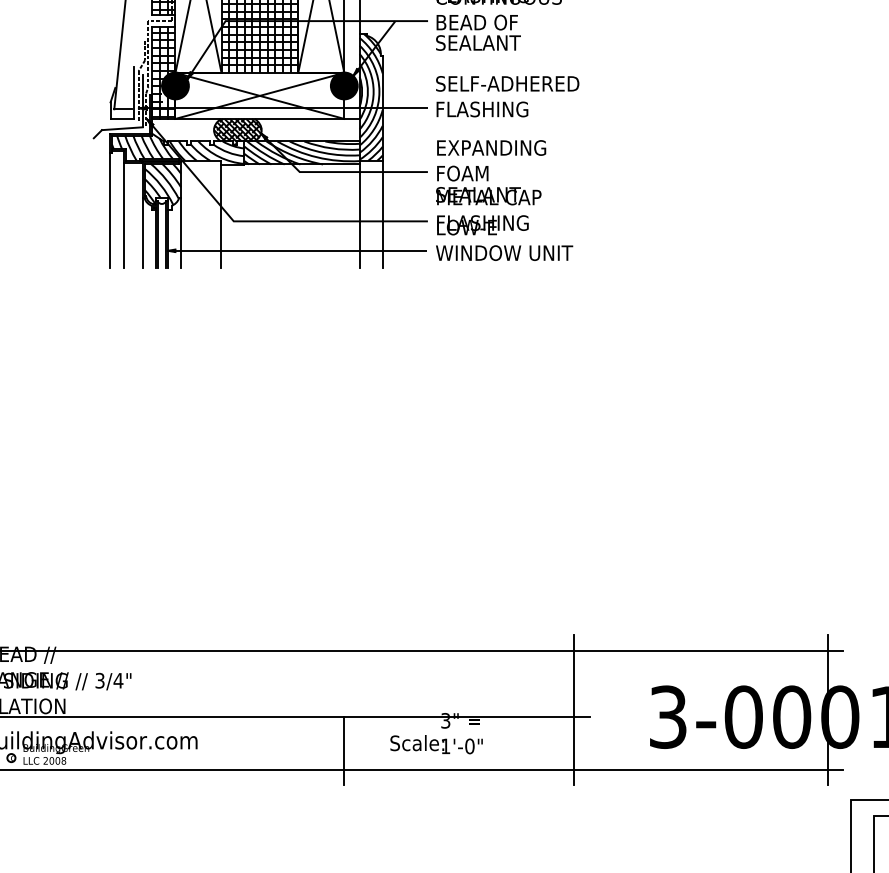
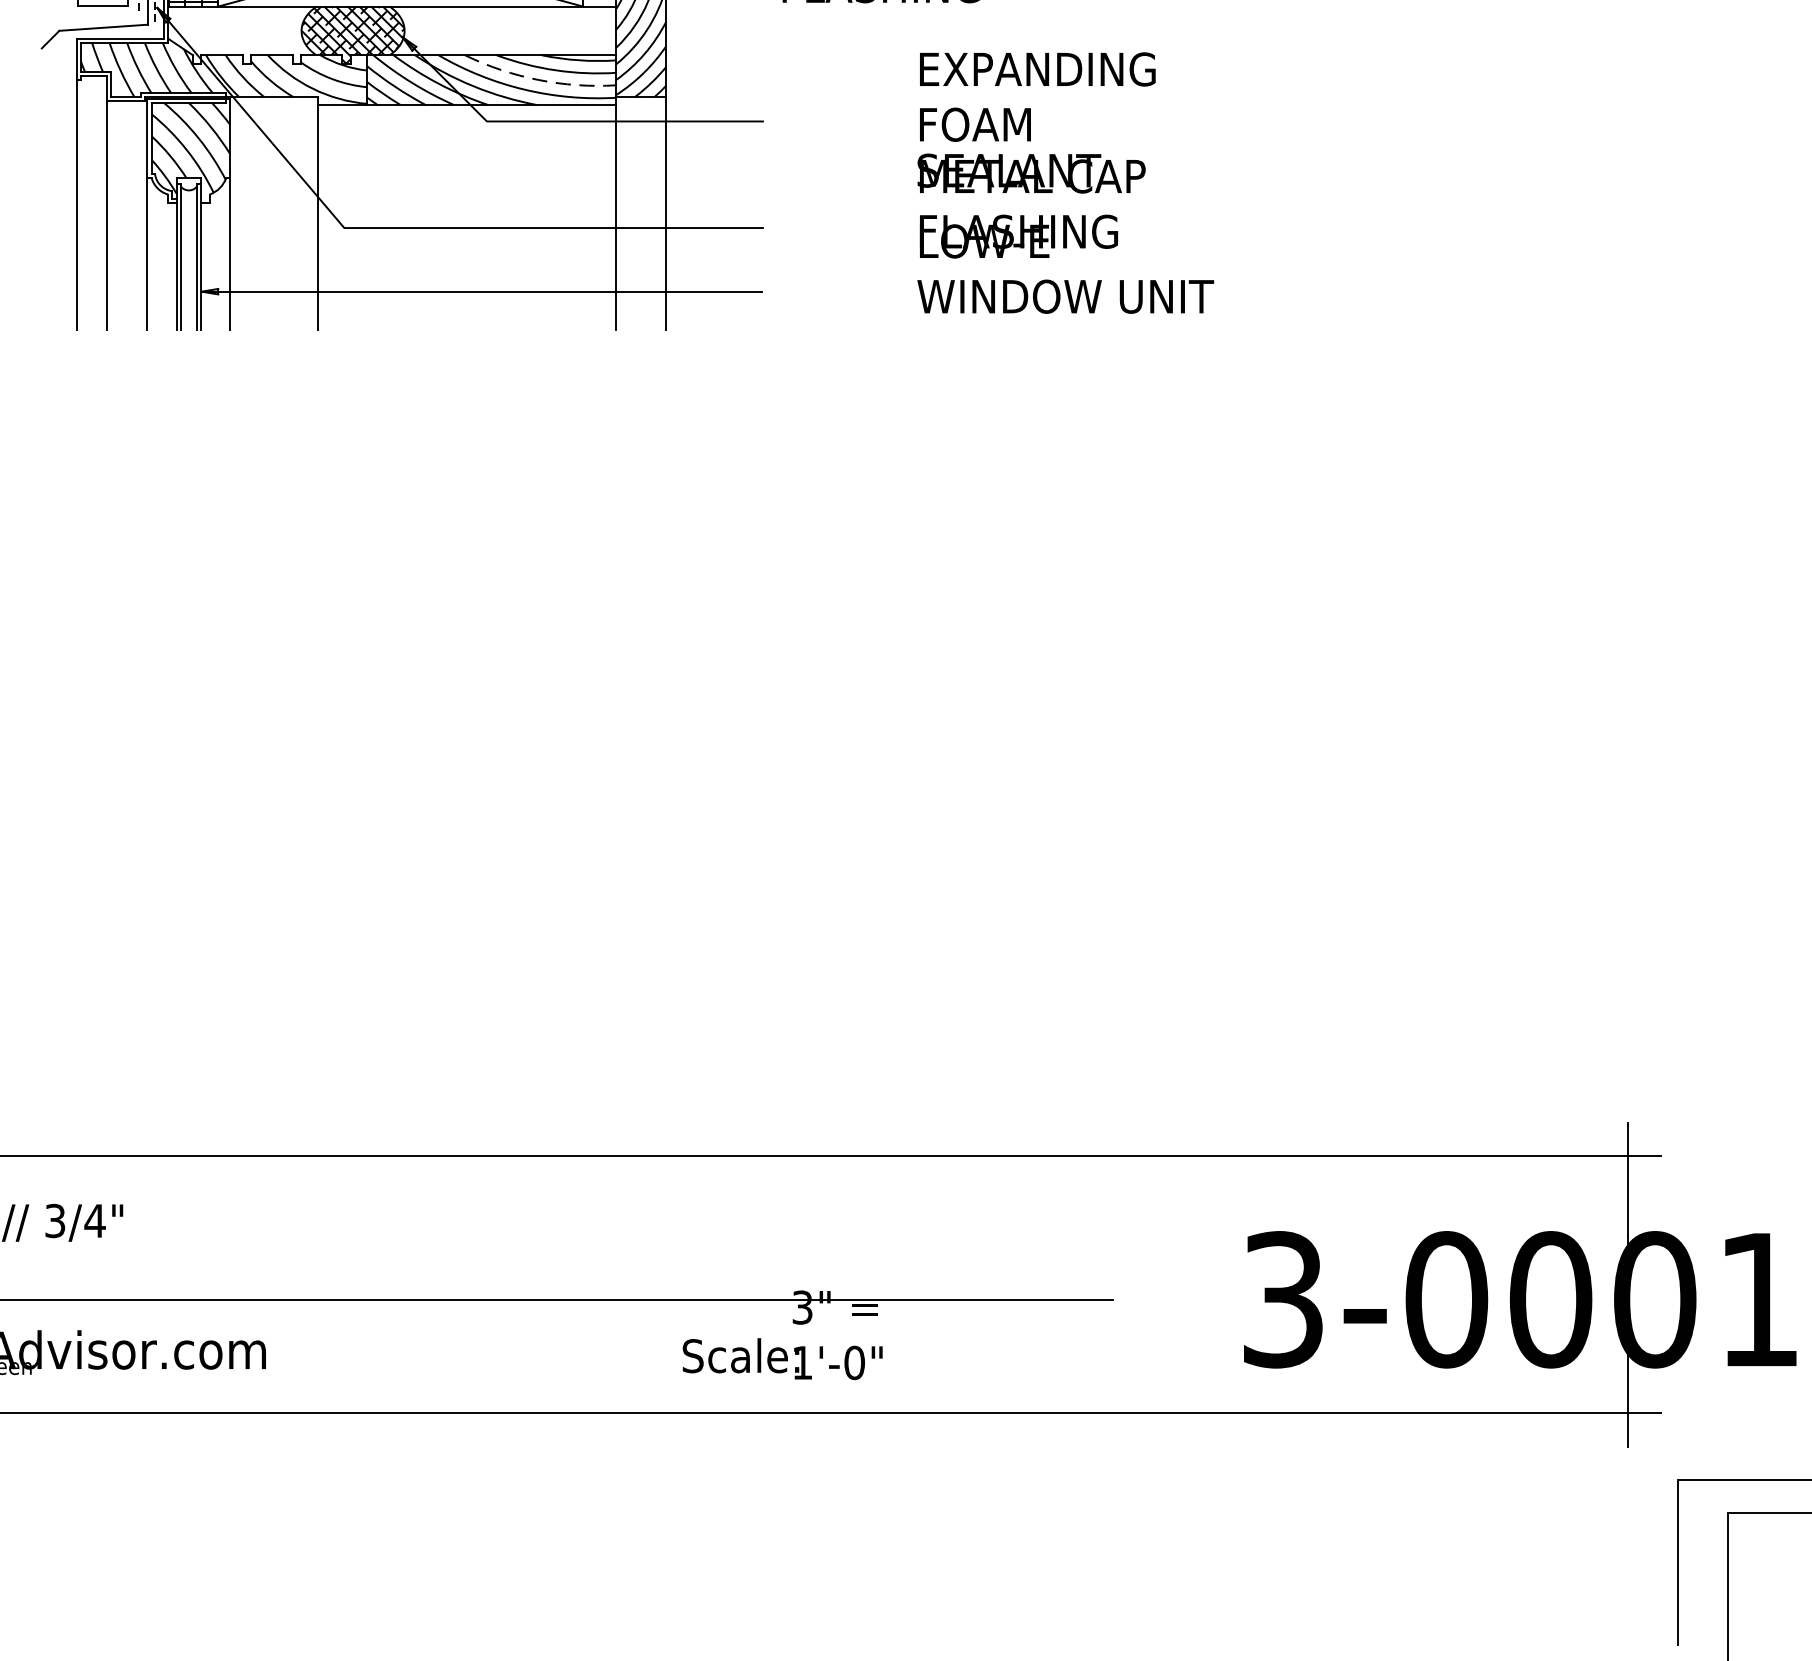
arc: (323, 152) -> (538, 79), solid -> dashed
text: (504, 200) -> (1065, 182), moved
line: (574, 710) -> (1080, 1285), removed
line: (343, 751) -> (581, 1373), removed

